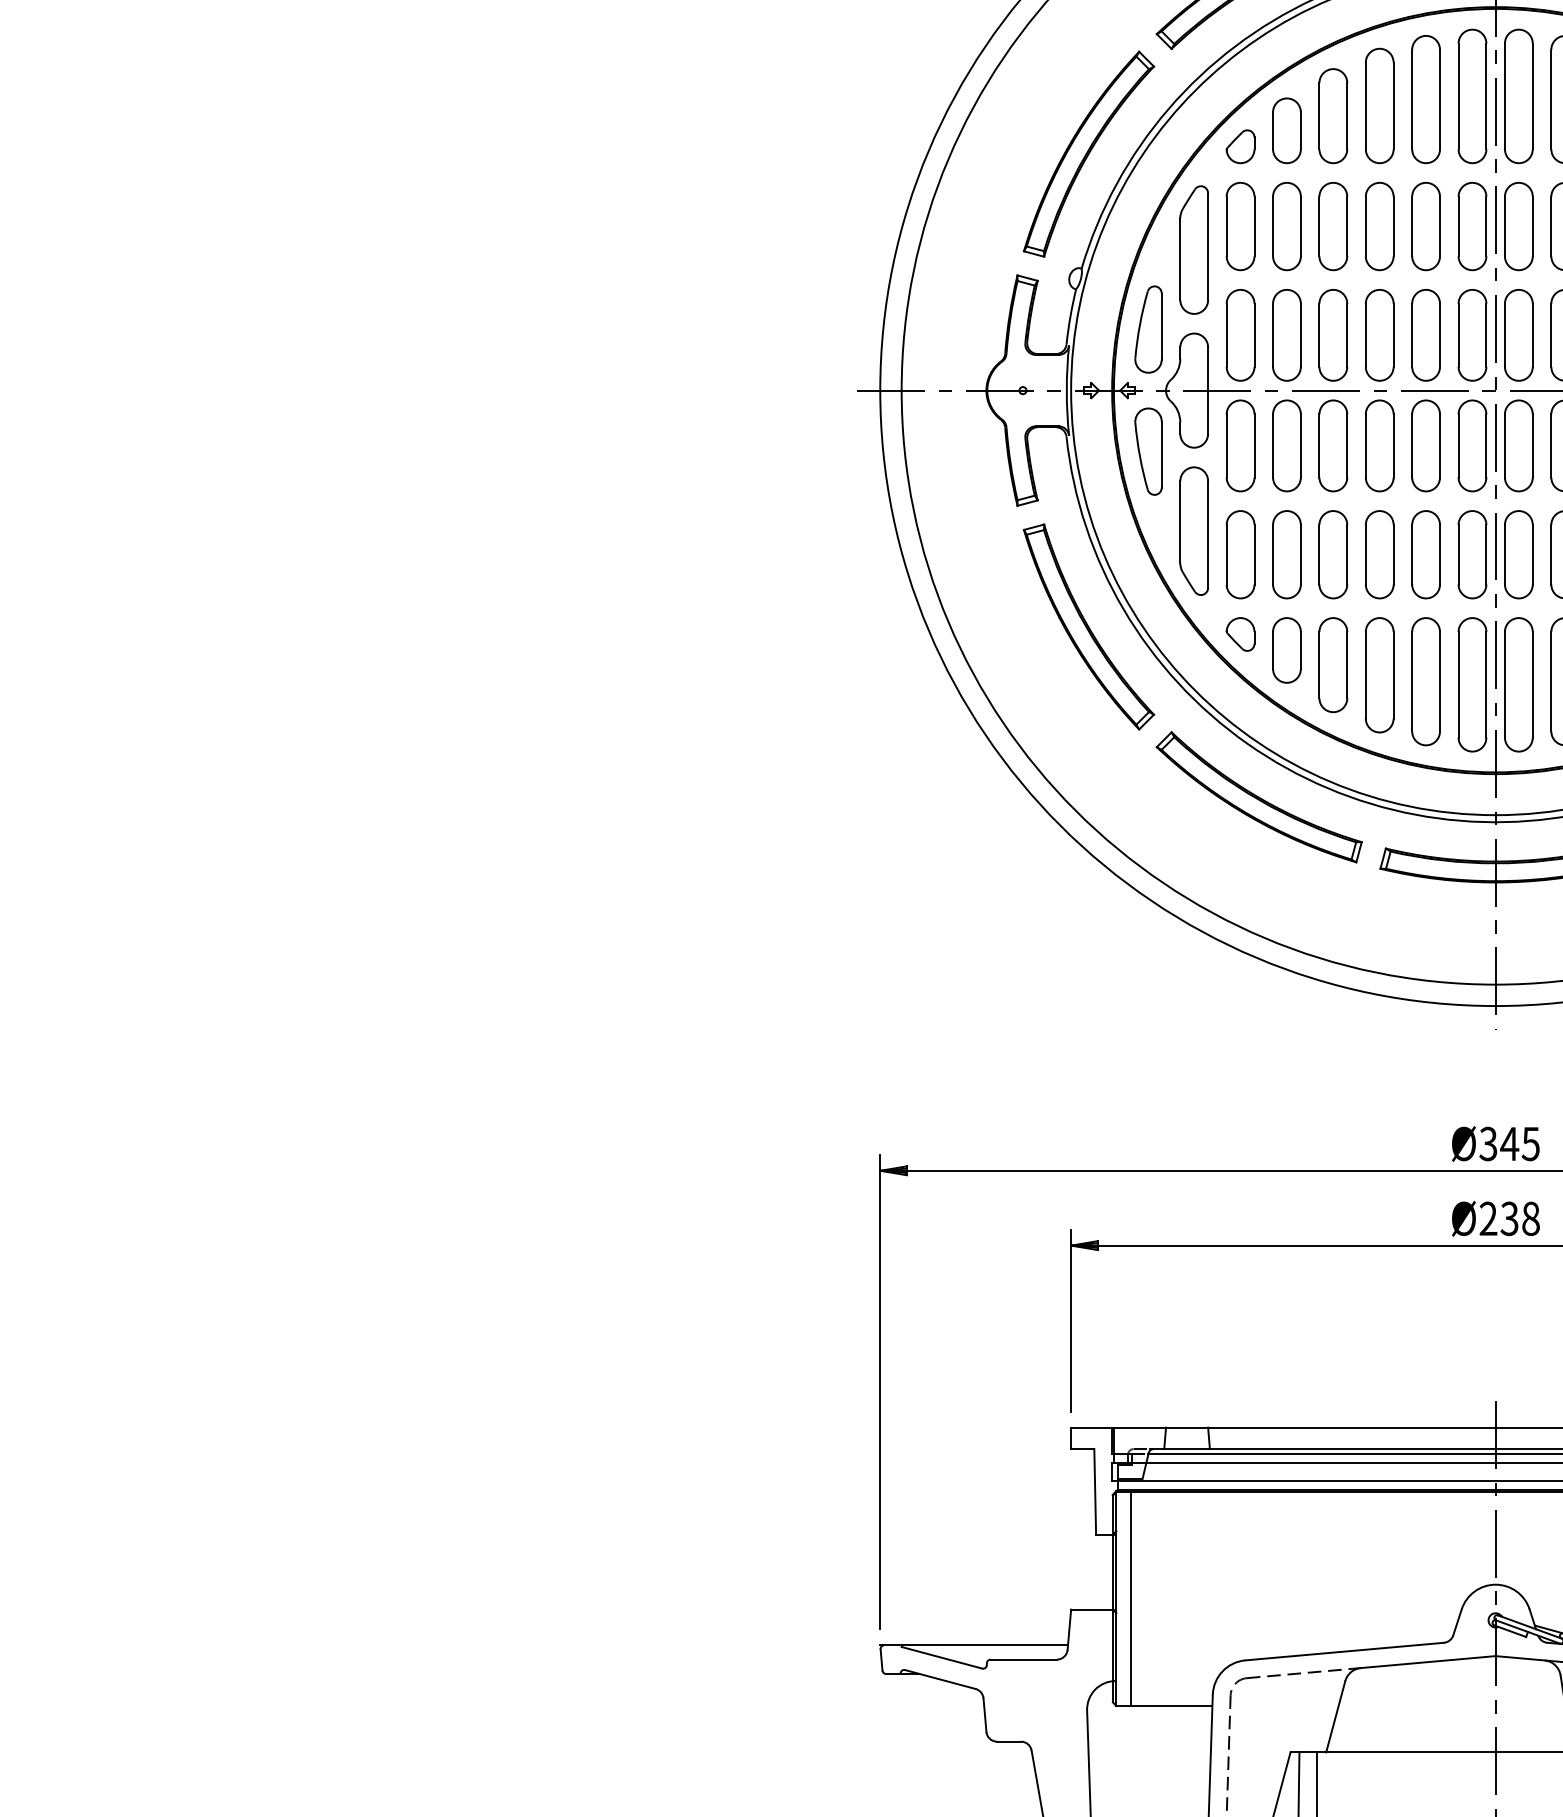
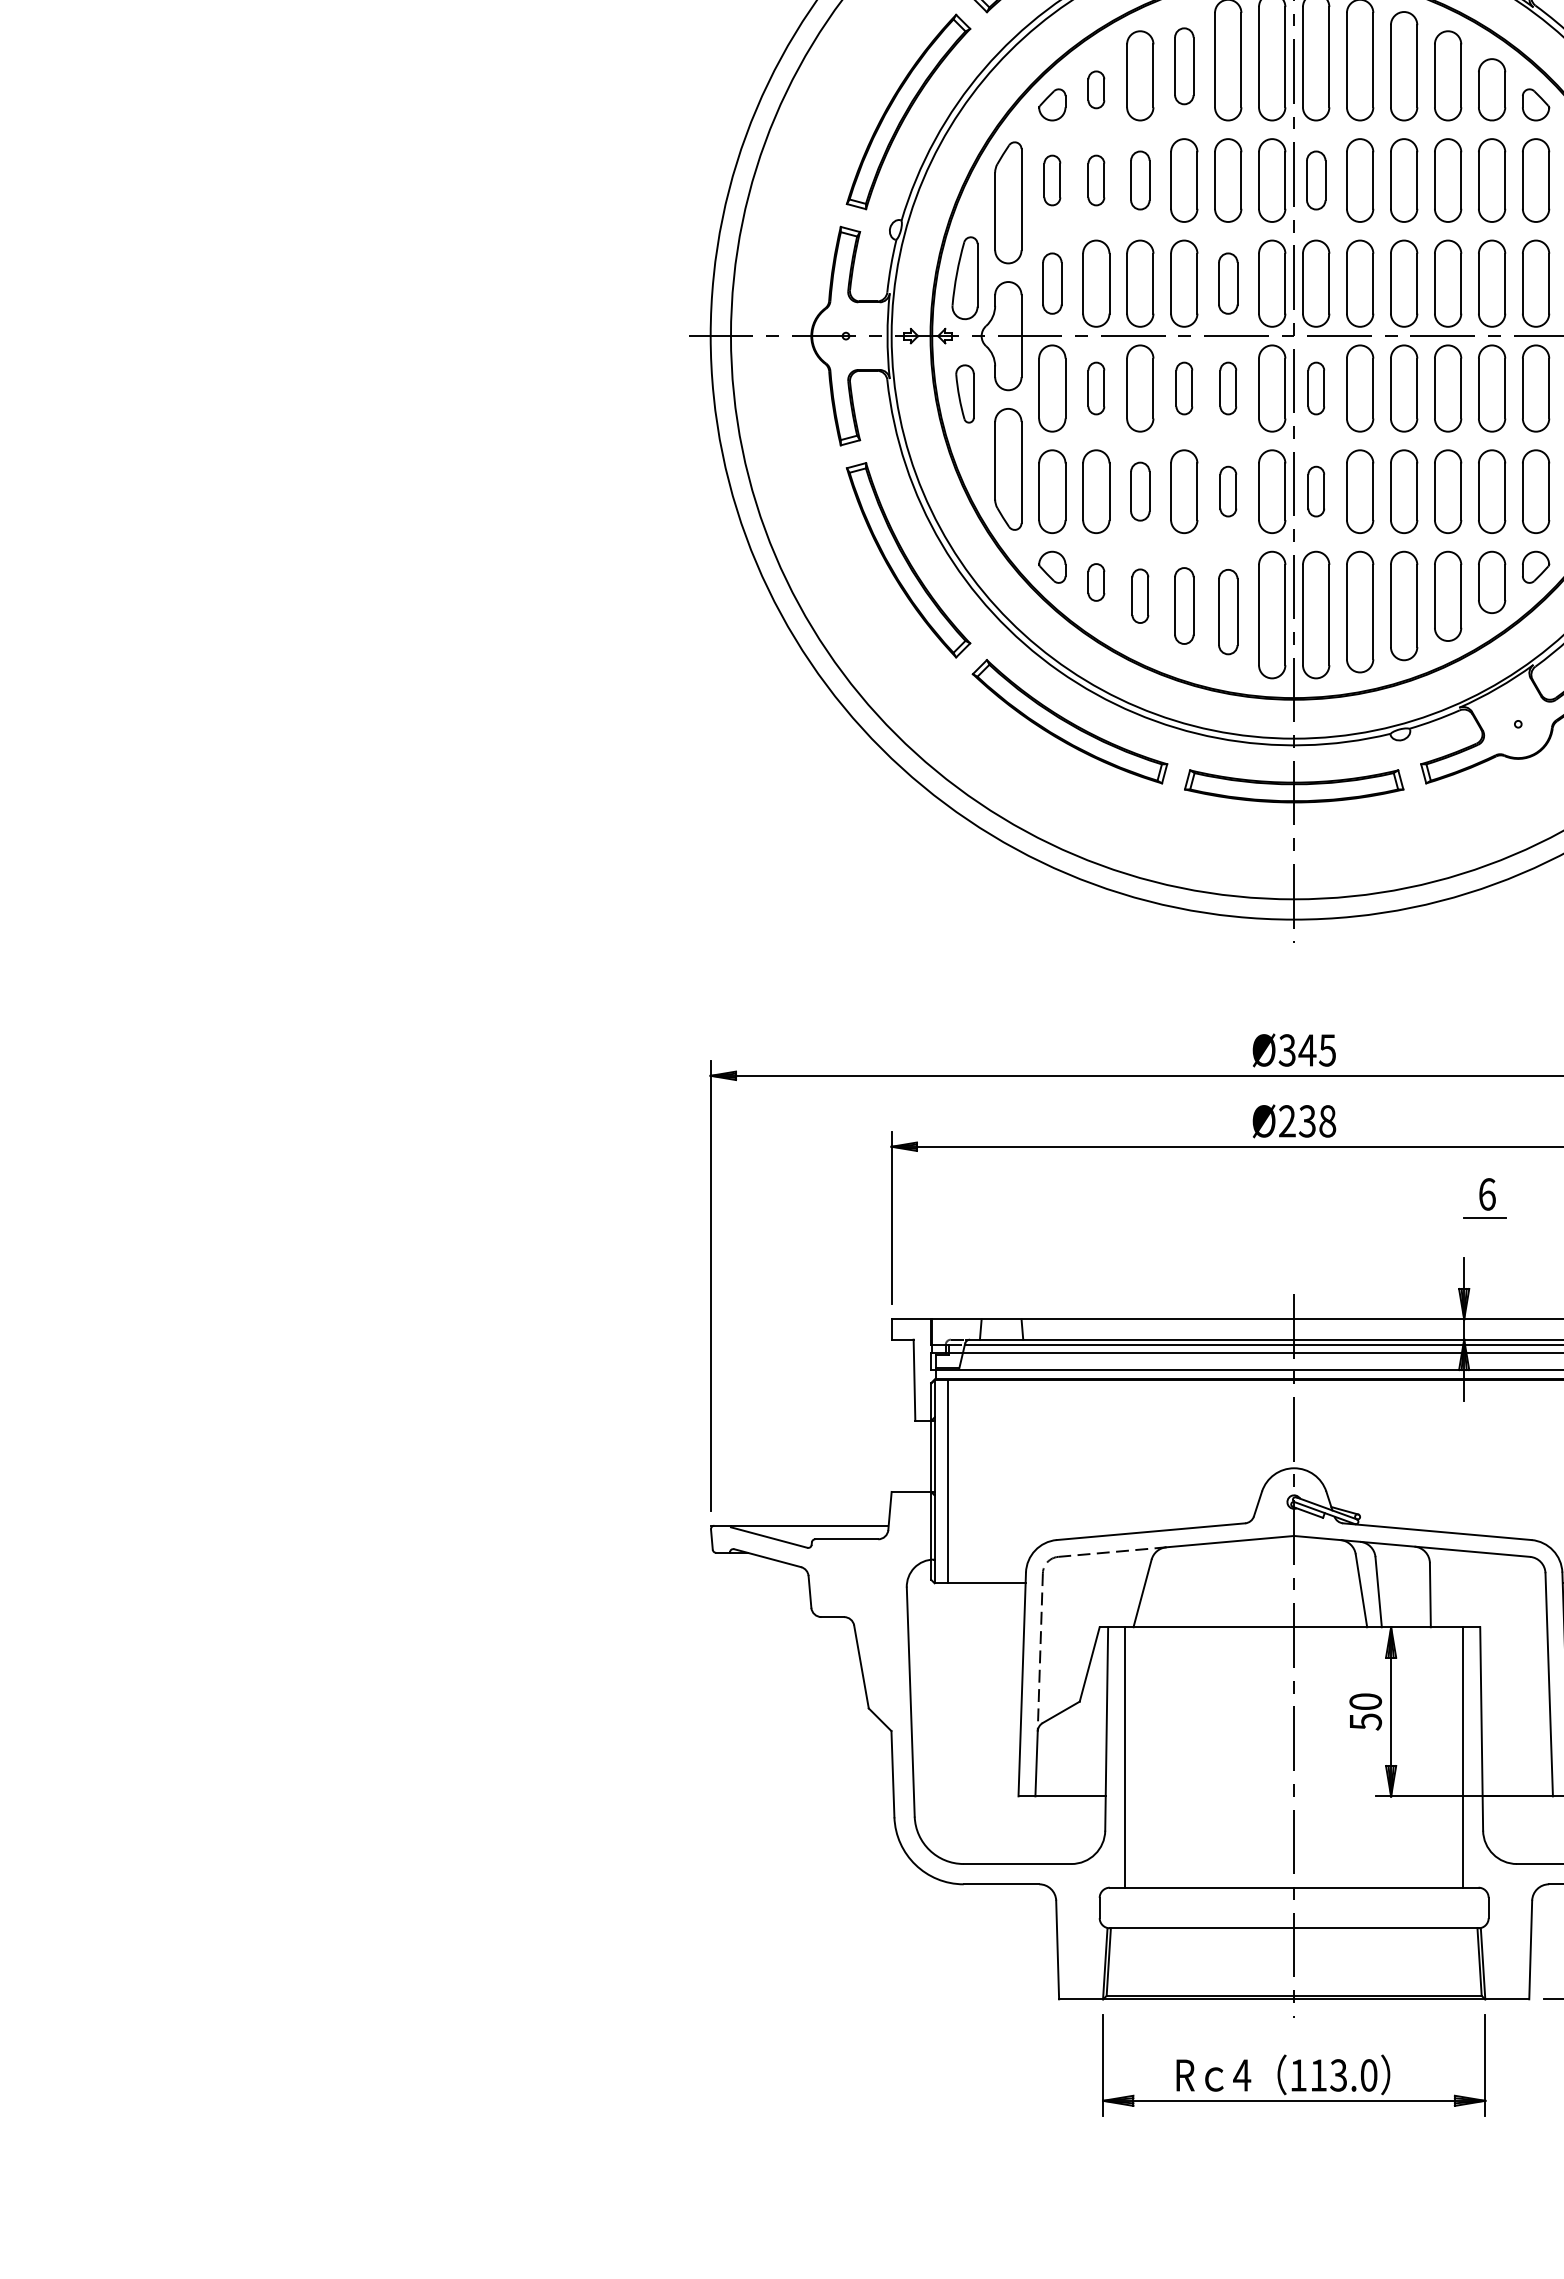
part: (1379, 106) -> (1184, 66), size x0.7
part: (1287, 130) -> (1096, 89), size x0.6
part: (1240, 226) -> (1052, 180), size x0.6
part: (1287, 226) -> (1096, 180), size x0.6
part: (1333, 226) -> (1140, 180), size x0.7
part: (1519, 226) -> (1316, 180), size x0.7
part: (1240, 335) -> (1052, 283), size x0.7
part: (1426, 335) -> (1228, 283), size x0.7
part: (1287, 445) -> (1096, 388), size x0.6
part: (1379, 445) -> (1184, 388), size x0.6
part: (1426, 445) -> (1228, 388), size x0.6
part: (1519, 445) -> (1316, 388), size x0.6
part: (1147, 451) -> (964, 393), size x0.7
part: (1333, 554) -> (1140, 491), size x0.7
part: (1426, 554) -> (1228, 491), size x0.6
part: (1519, 554) -> (1316, 491), size x0.6
part: (1287, 650) -> (1096, 582), size x0.6
part: (1333, 664) -> (1140, 595), size x0.6
part: (1379, 674) -> (1184, 605), size x0.7
part: (1426, 681) -> (1228, 611), size x0.7

